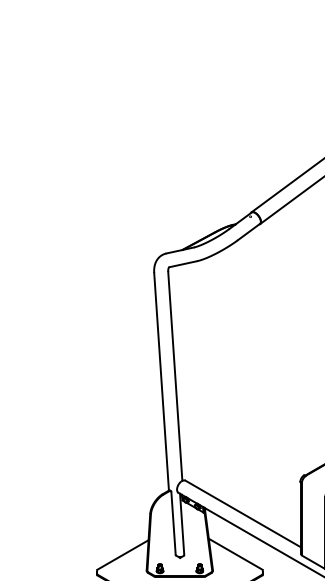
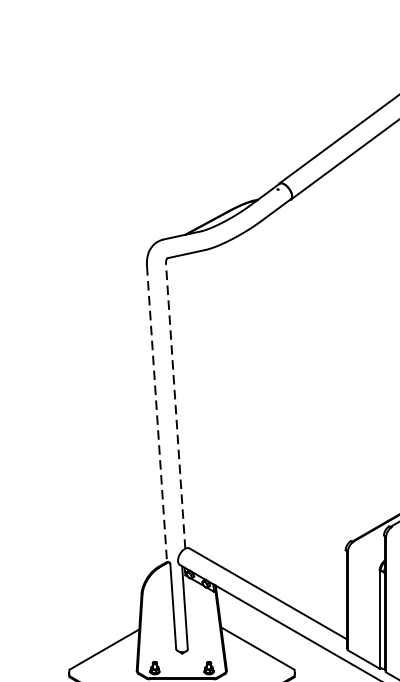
line: (175, 376) -> (175, 406), solid -> dashed
line: (161, 382) -> (156, 414), solid -> dashed

